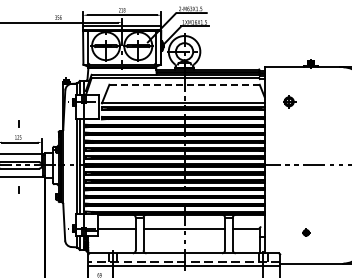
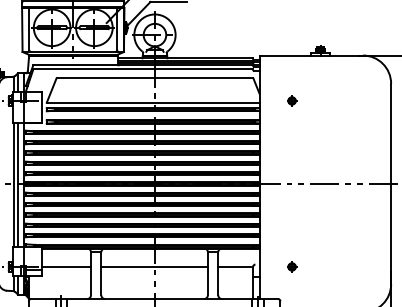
line: (184, 84) -> (154, 77), dashed -> solid
part: (289, 102) -> (292, 101), size x0.62
part: (306, 232) -> (292, 266), moved

